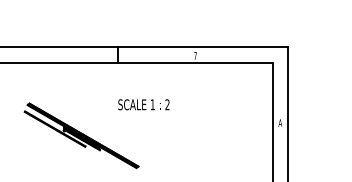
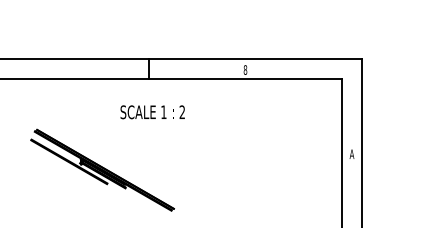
text: (195, 55) -> (245, 69), 7 -> 8
text: (143, 104) -> (152, 112), moved

